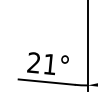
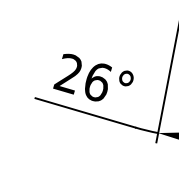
text: (49, 64) -> (96, 81), 21° -> 26°

